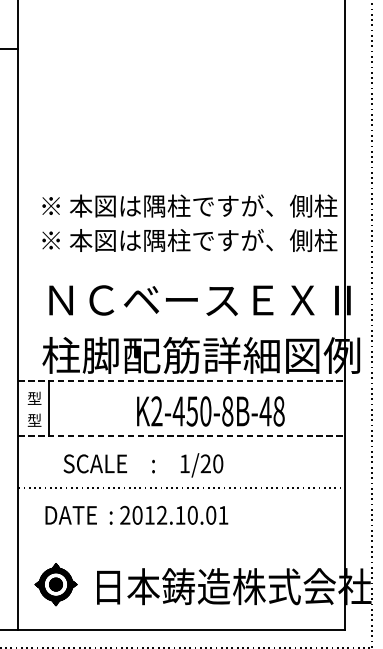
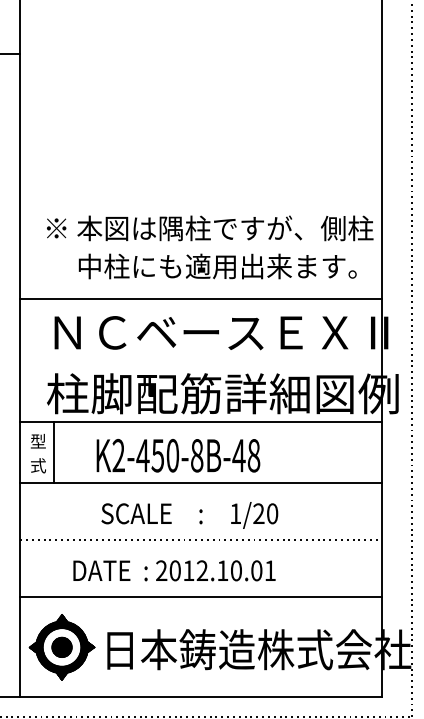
text: (190, 240) -> (210, 266), ※ 本図は隅柱ですが、側柱 -> 中柱にも適用出来ます。
line: (181, 270) -> (200, 299), added
line: (181, 380) -> (200, 421), dashed -> solid
text: (210, 411) -> (178, 455), moved
text: (33, 420) -> (37, 465), 型 -> 式
line: (181, 436) -> (200, 483), dashed -> solid
text: (143, 465) -> (189, 515), moved
text: (136, 515) -> (174, 570), moved
line: (181, 539) -> (200, 597), added
part: (55, 584) -> (61, 647), size x1.43

